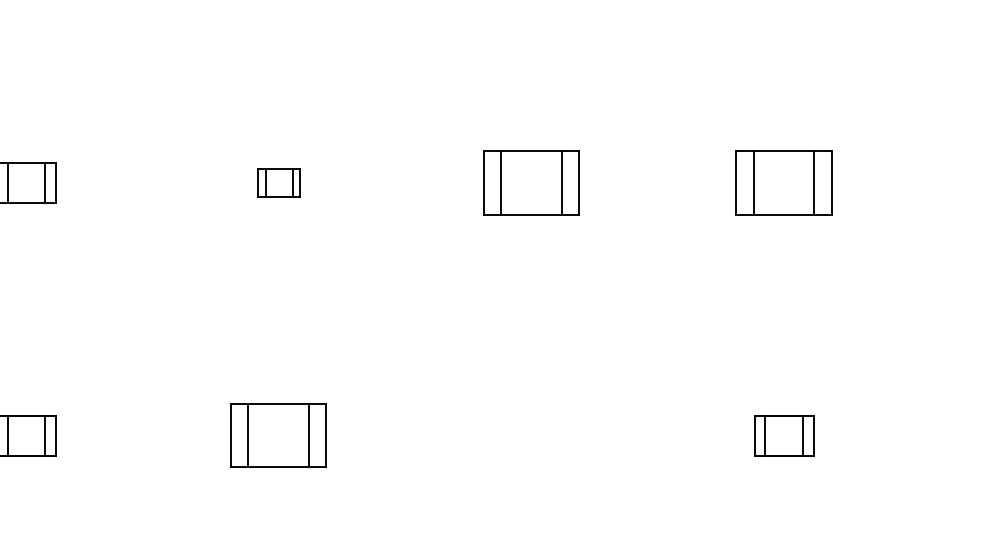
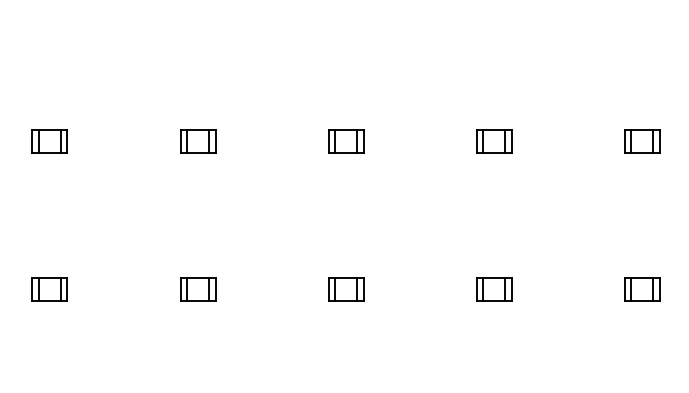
part: (279, 183) -> (198, 141), size x1.43
part: (532, 183) -> (346, 141), size x0.62
part: (784, 183) -> (494, 141), size x0.62
part: (279, 436) -> (198, 289), size x0.62
part: (532, 436) -> (346, 289), added

